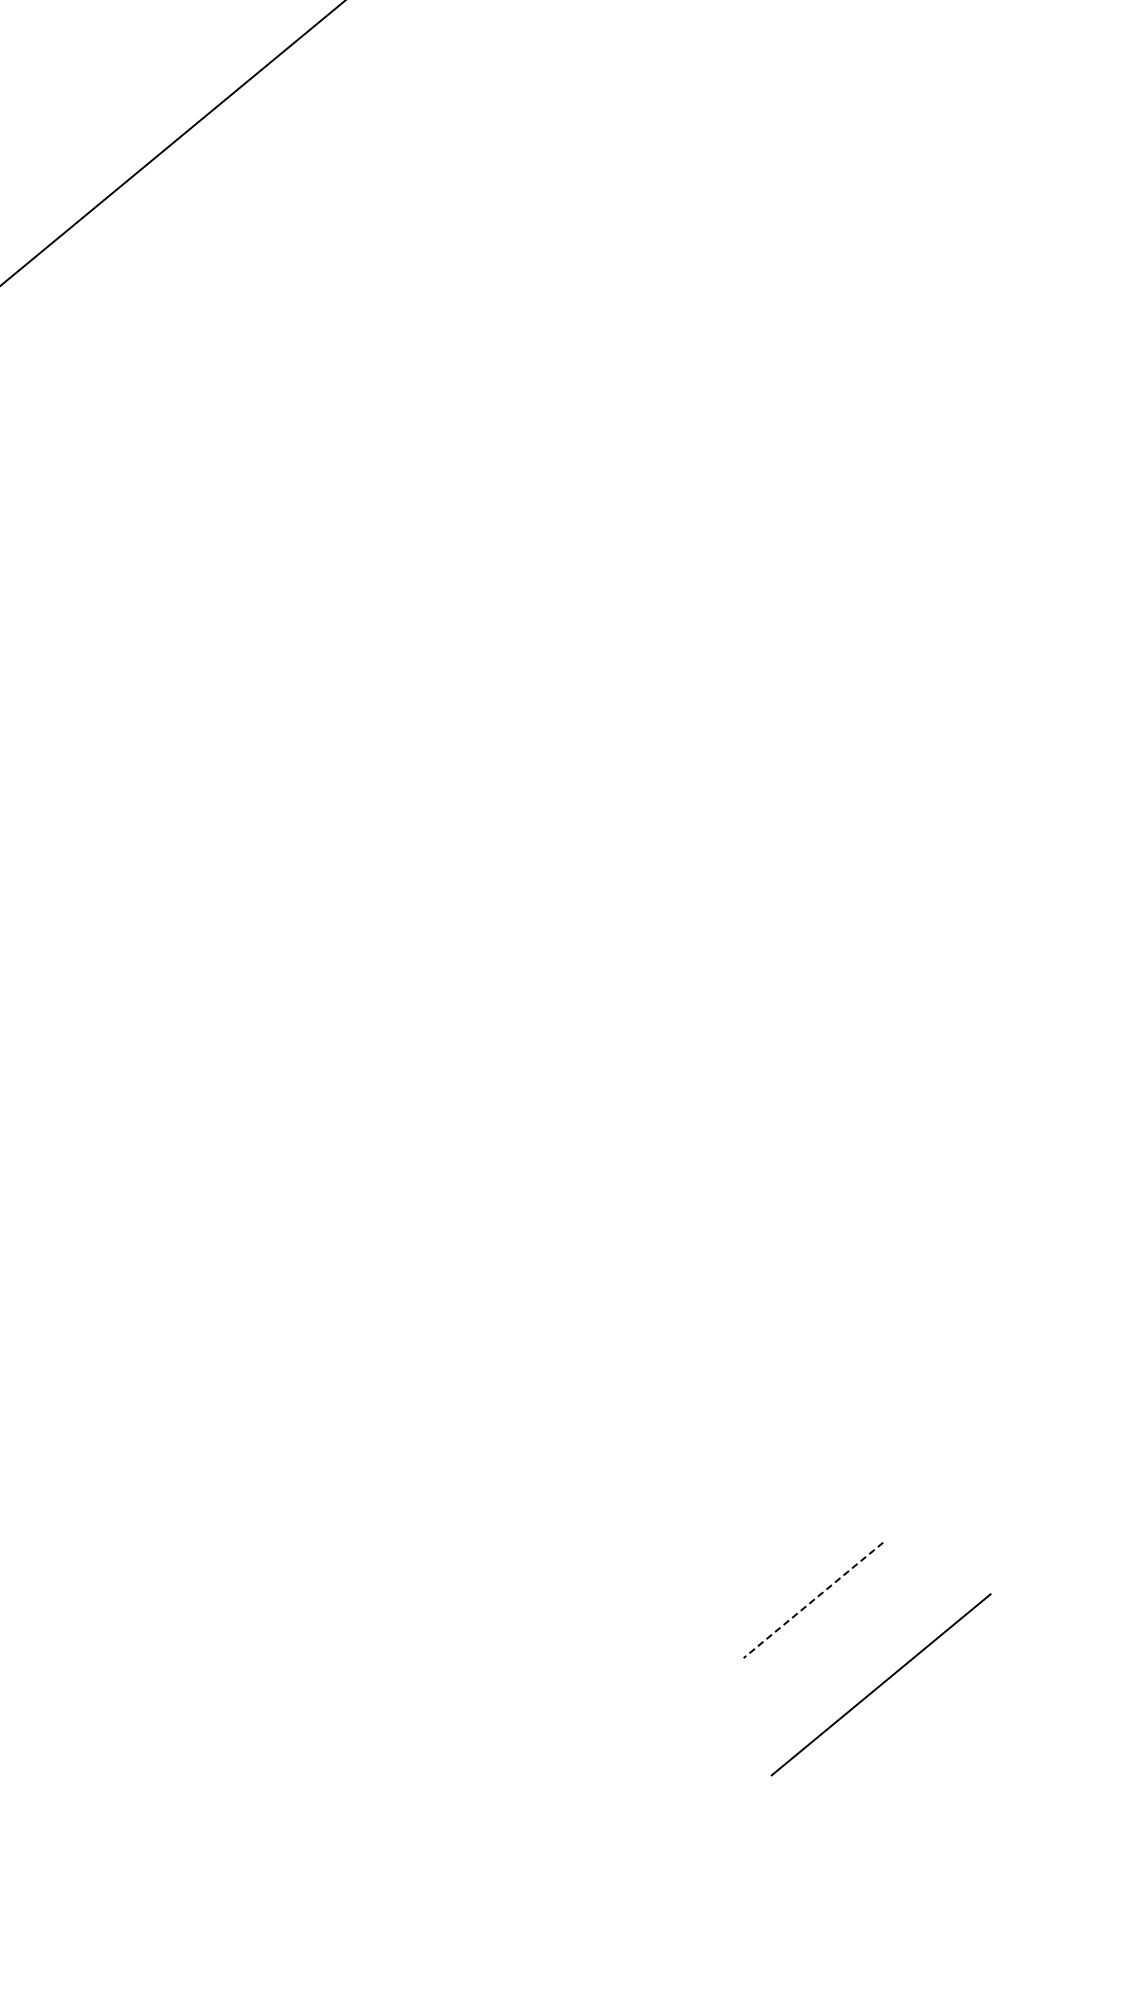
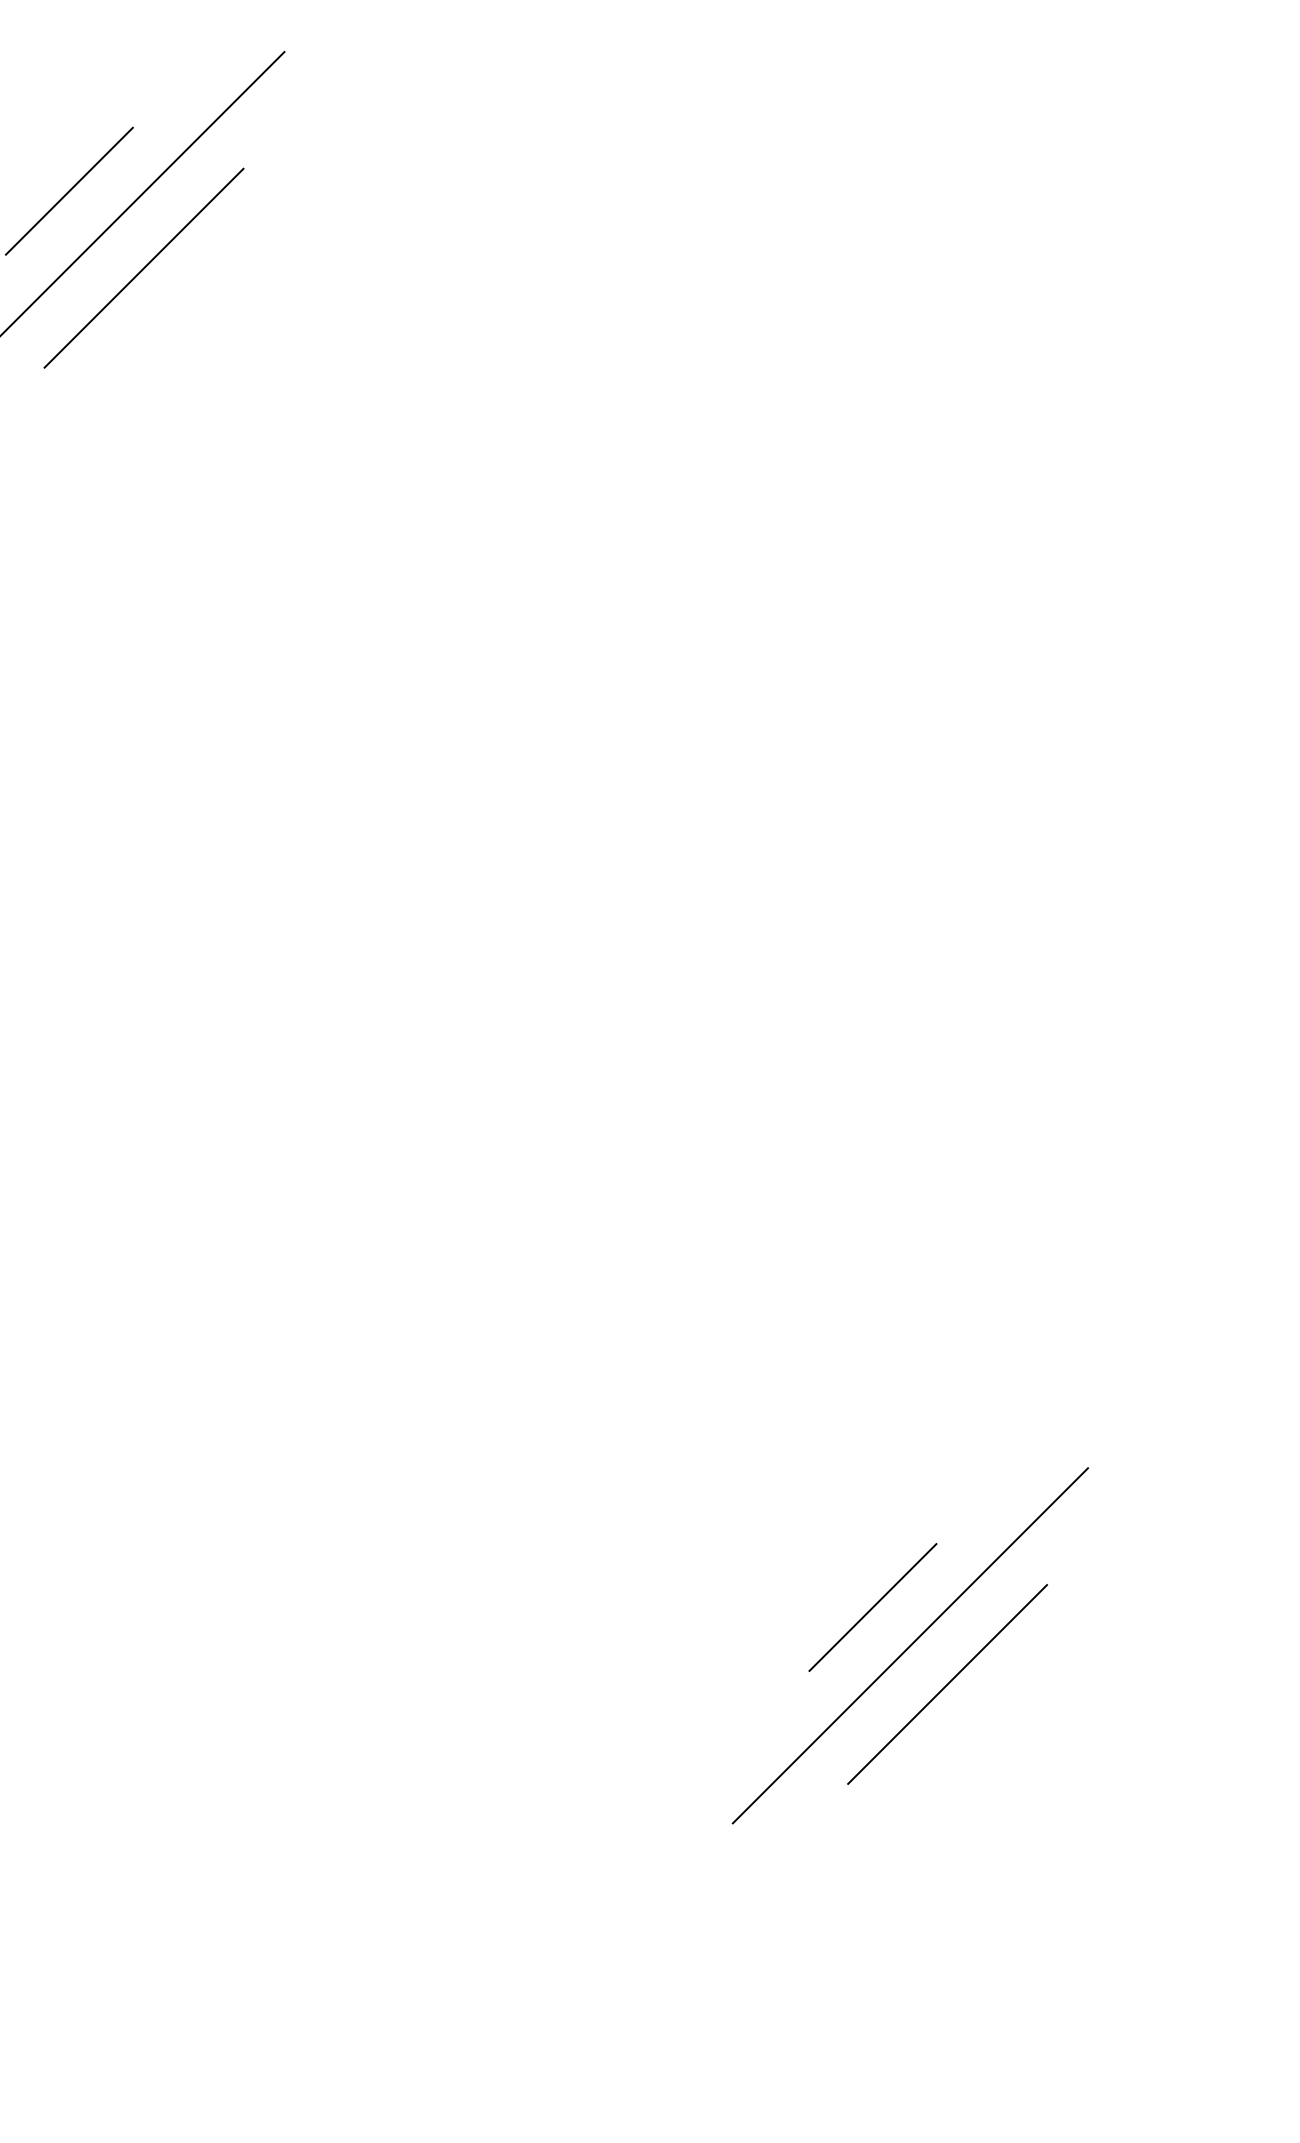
line: (139, 99) -> (68, 190), added
line: (207, 183) -> (143, 267), added
line: (812, 1600) -> (872, 1607), dashed -> solid
line: (847, 1642) -> (910, 1645), added

